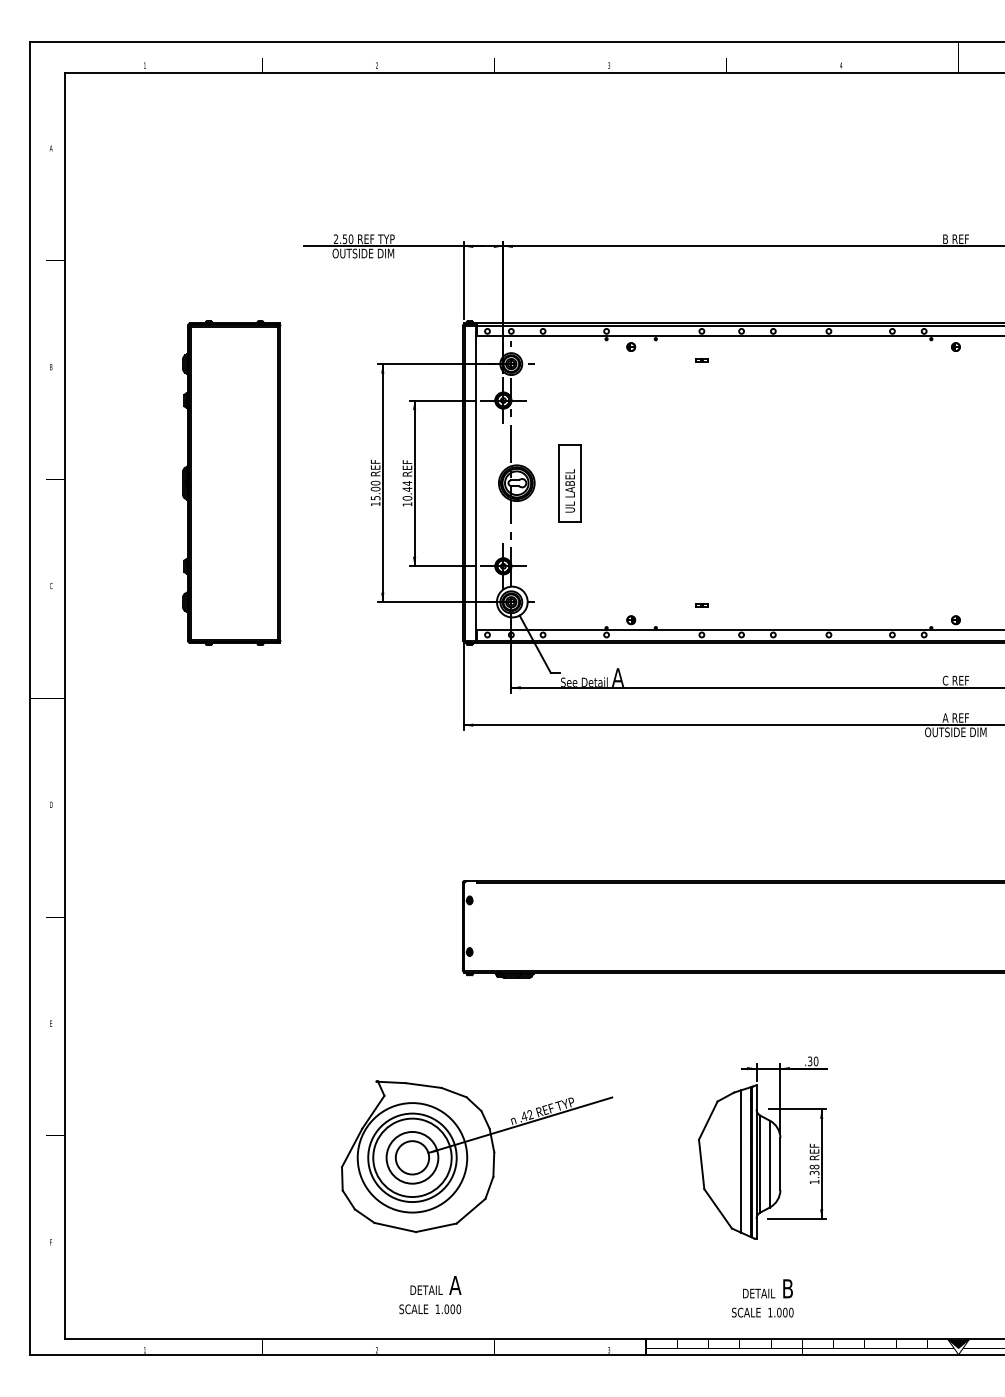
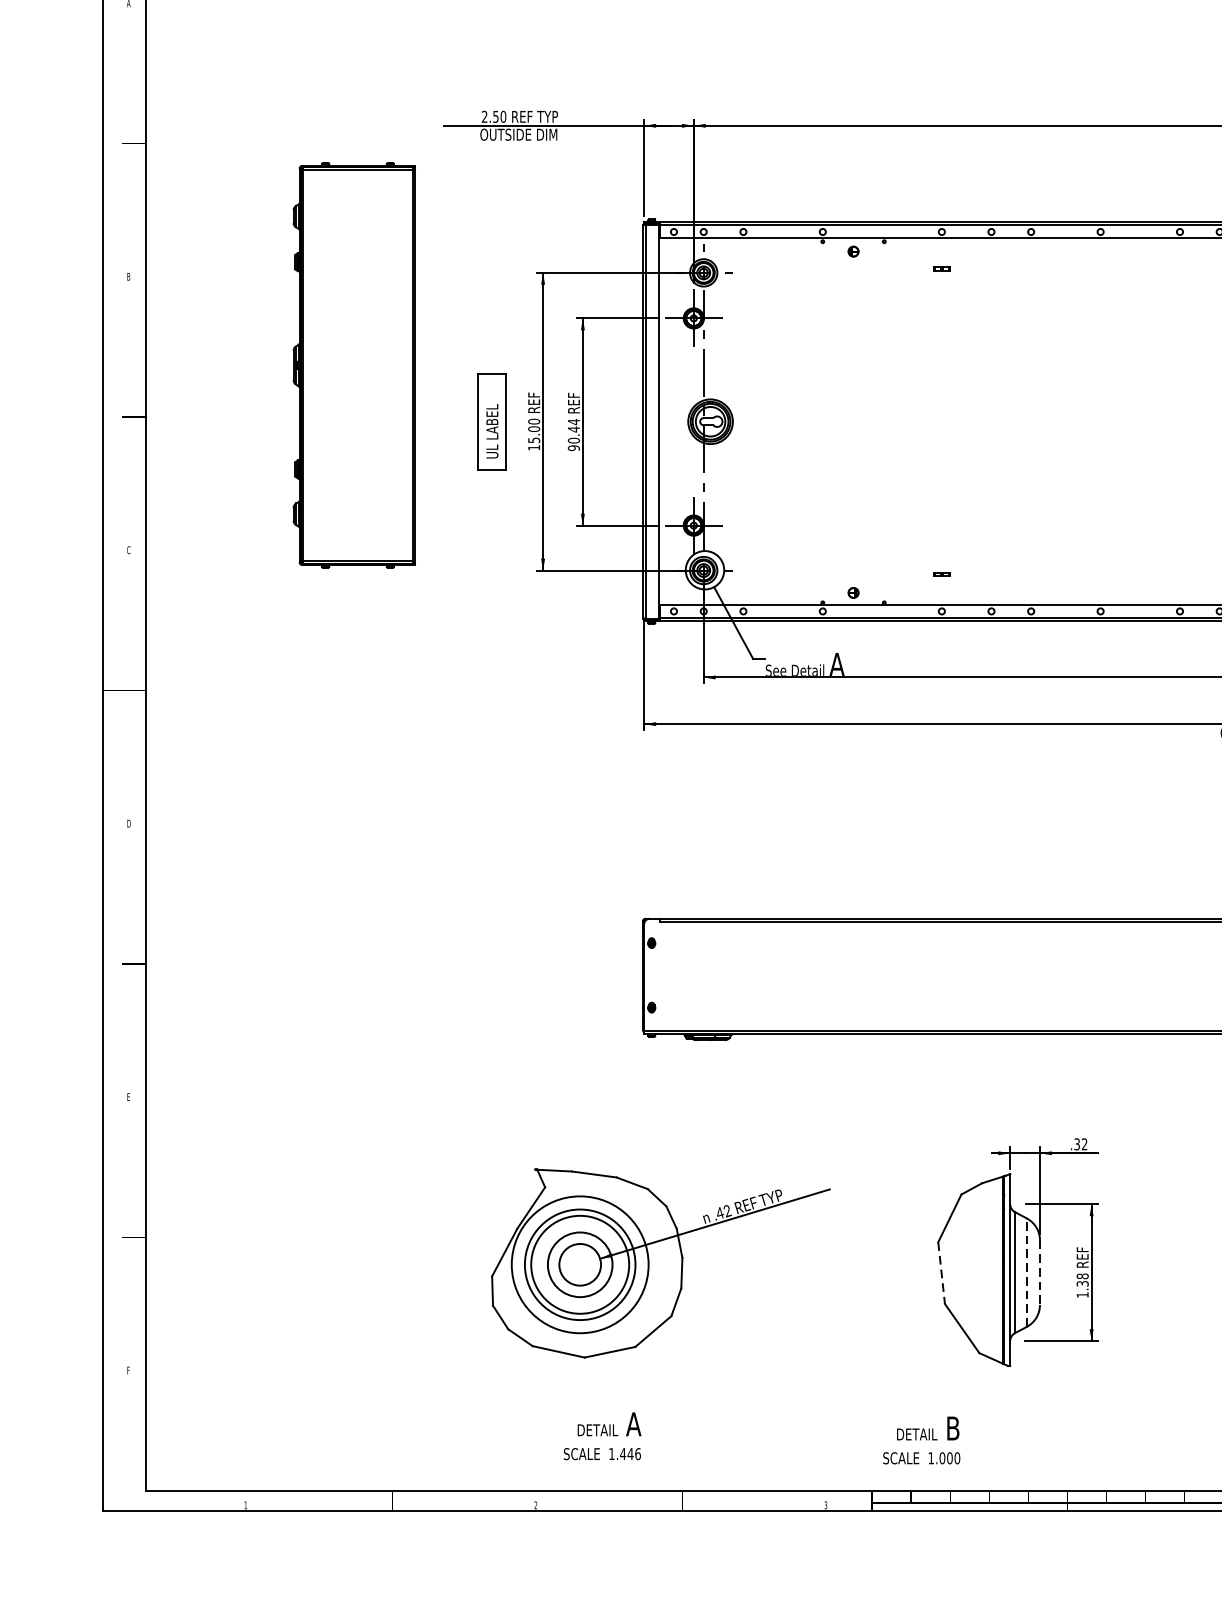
part: (231, 482) -> (354, 364), moved
part: (569, 483) -> (491, 422), moved
text: (407, 504) -> (573, 448), 10.44 -> 90.44
text: (815, 1061) -> (1083, 1144), .30 -> .32
line: (740, 1161) -> (990, 1269), removed
line: (769, 1163) -> (1026, 1271), solid -> dashed
line: (701, 1164) -> (941, 1273), solid -> dashed
line: (780, 1164) -> (1040, 1273), solid -> dashed
text: (762, 1298) -> (921, 1440), moved
text: (452, 1309) -> (630, 1454), 1.000 -> 1.446

